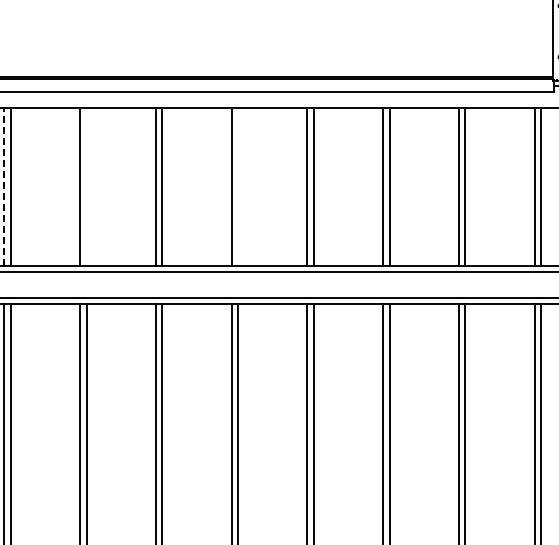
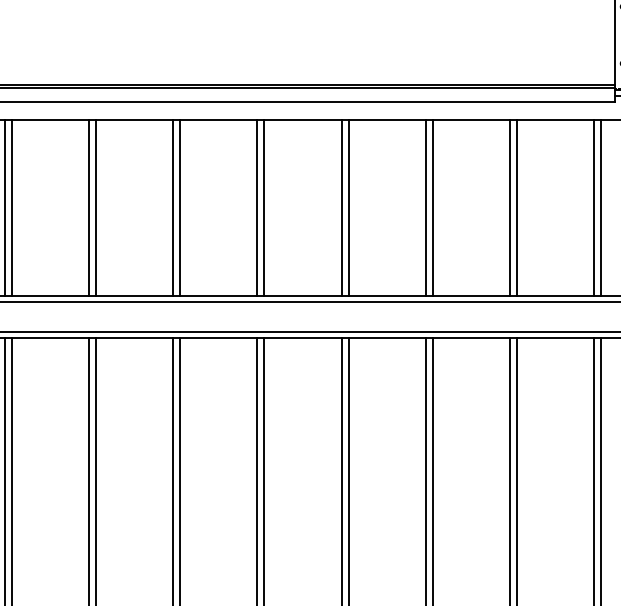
line: (4, 187) -> (4, 208), dashed -> solid
line: (86, 187) -> (95, 208), added
line: (238, 187) -> (264, 208), added

